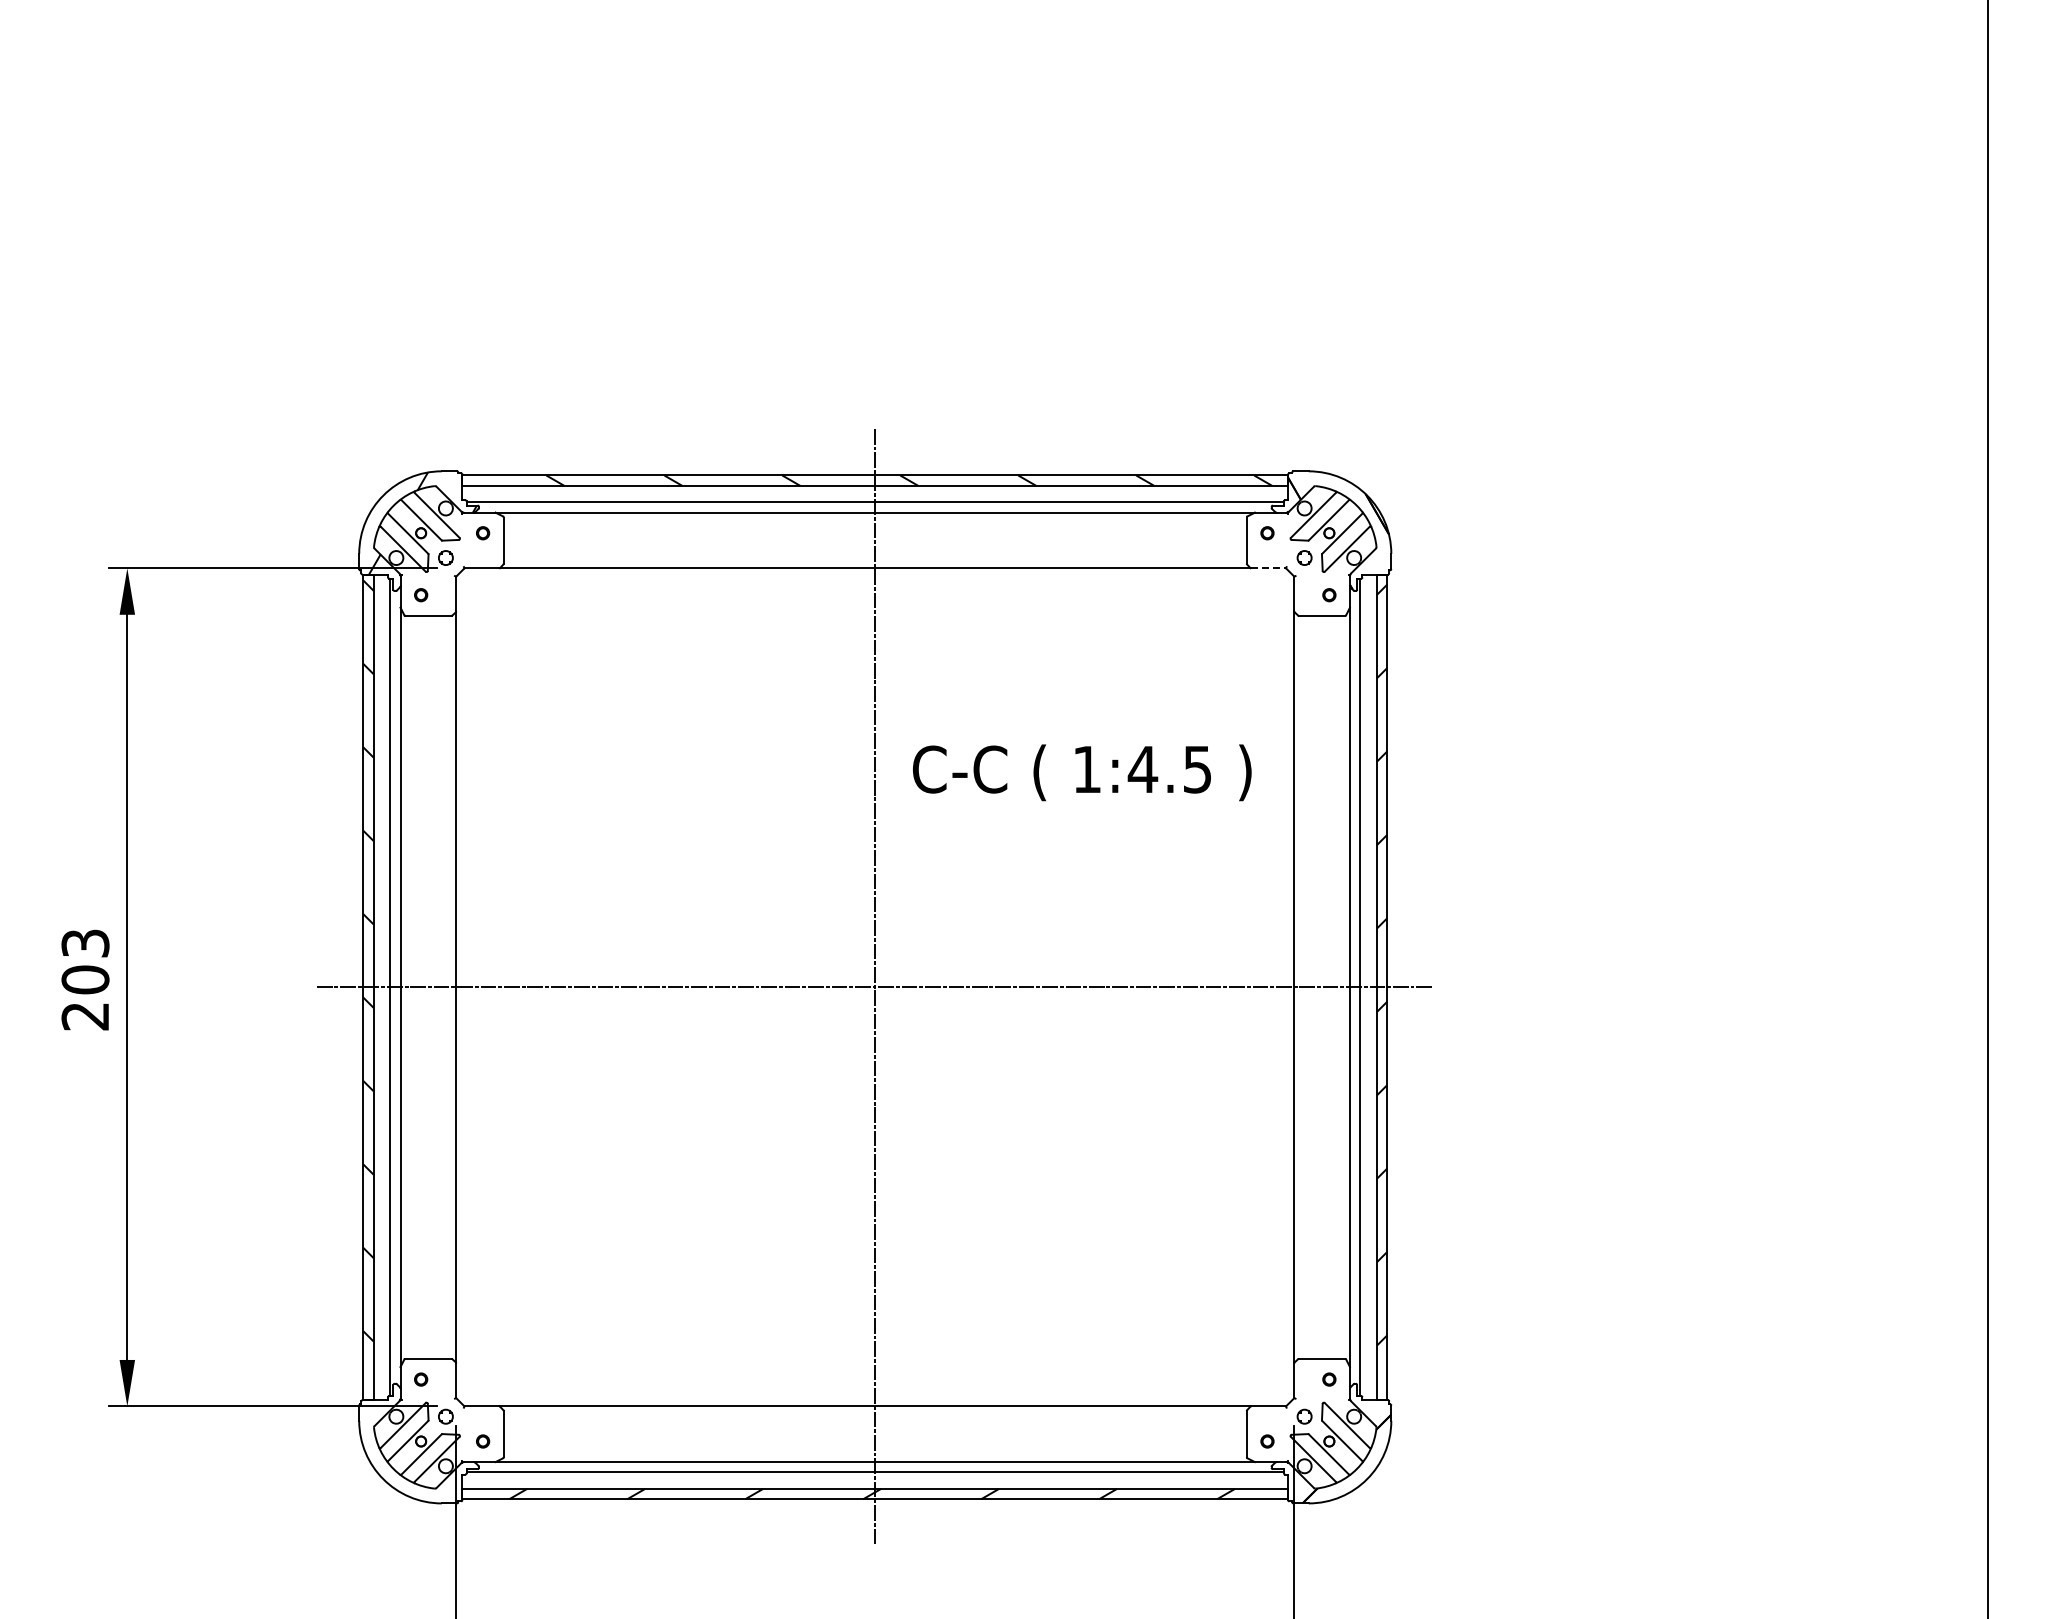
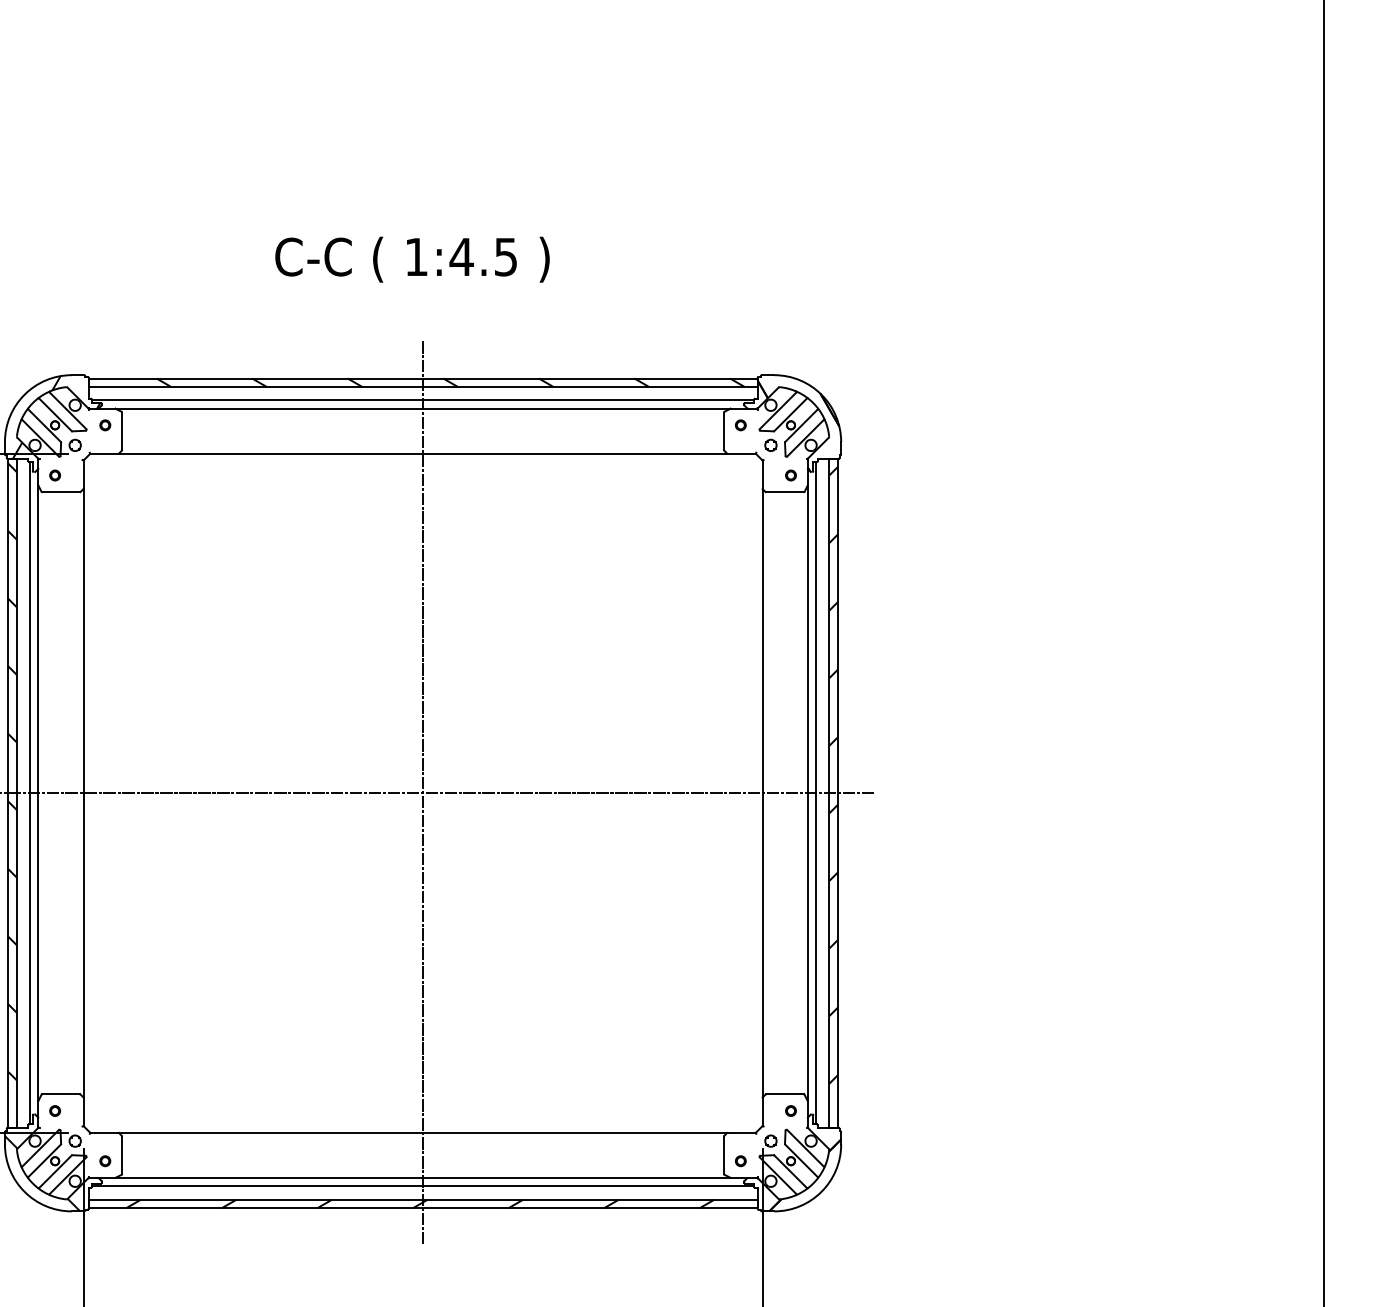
line: (1269, 568) -> (742, 453), dashed -> solid
text: (1082, 772) -> (412, 259), moved
hatch: (405, 1456) -> (42, 1173), added

